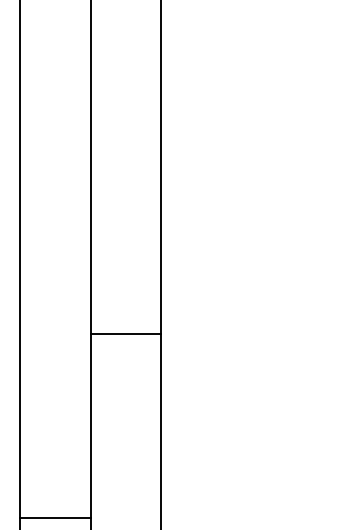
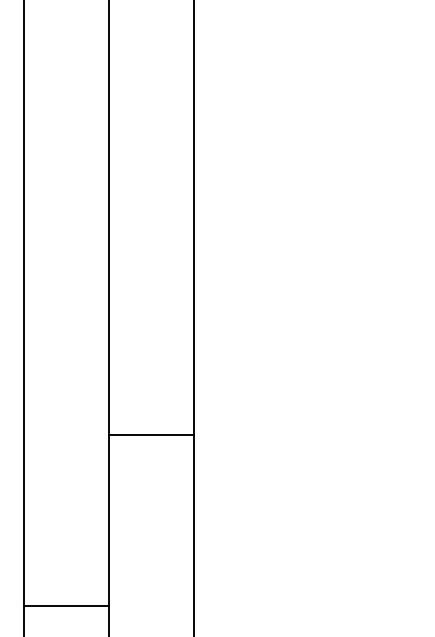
line: (126, 334) -> (151, 434), moved
line: (55, 517) -> (66, 606), moved

